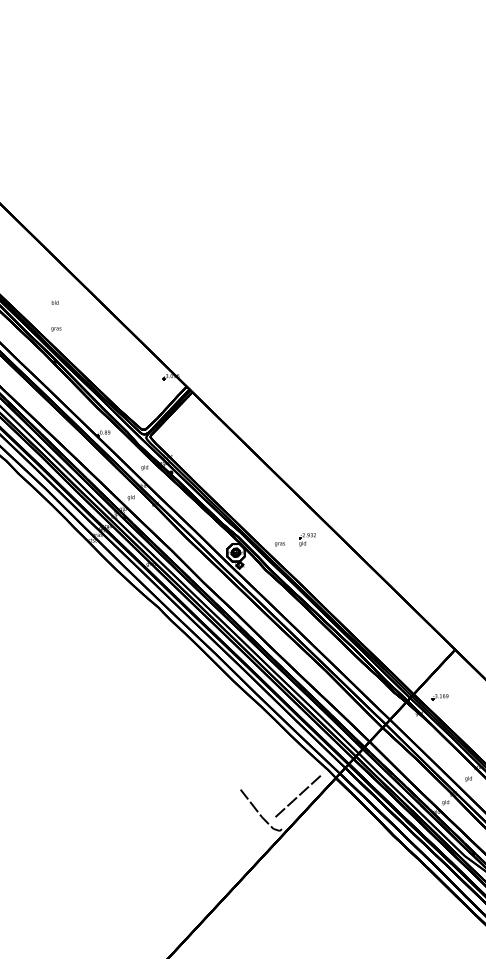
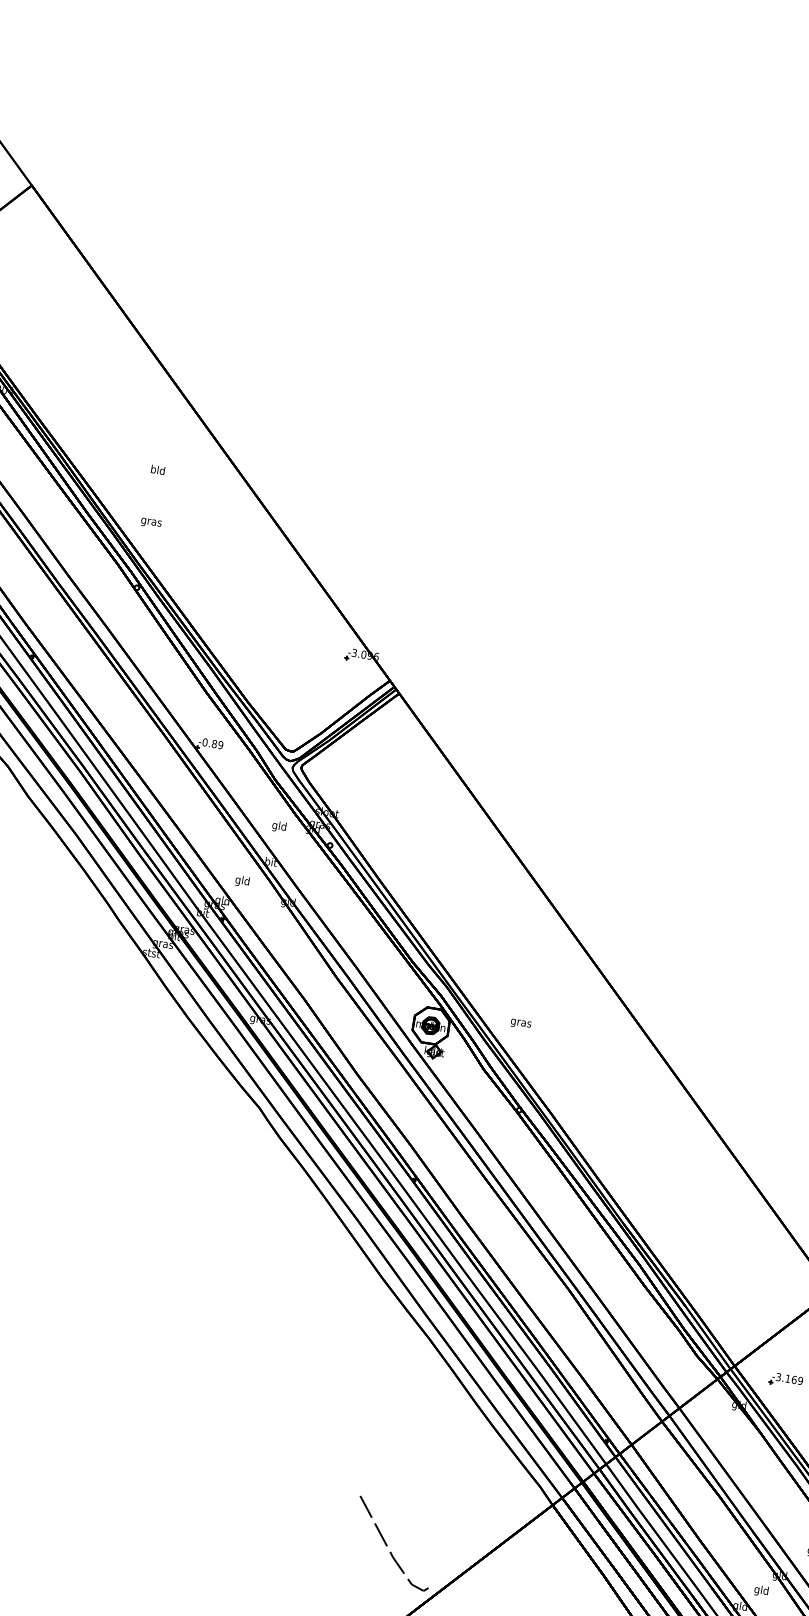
part: (307, 539) -> (577, 1023), removed
line: (299, 795) -> (474, 1527), removed

